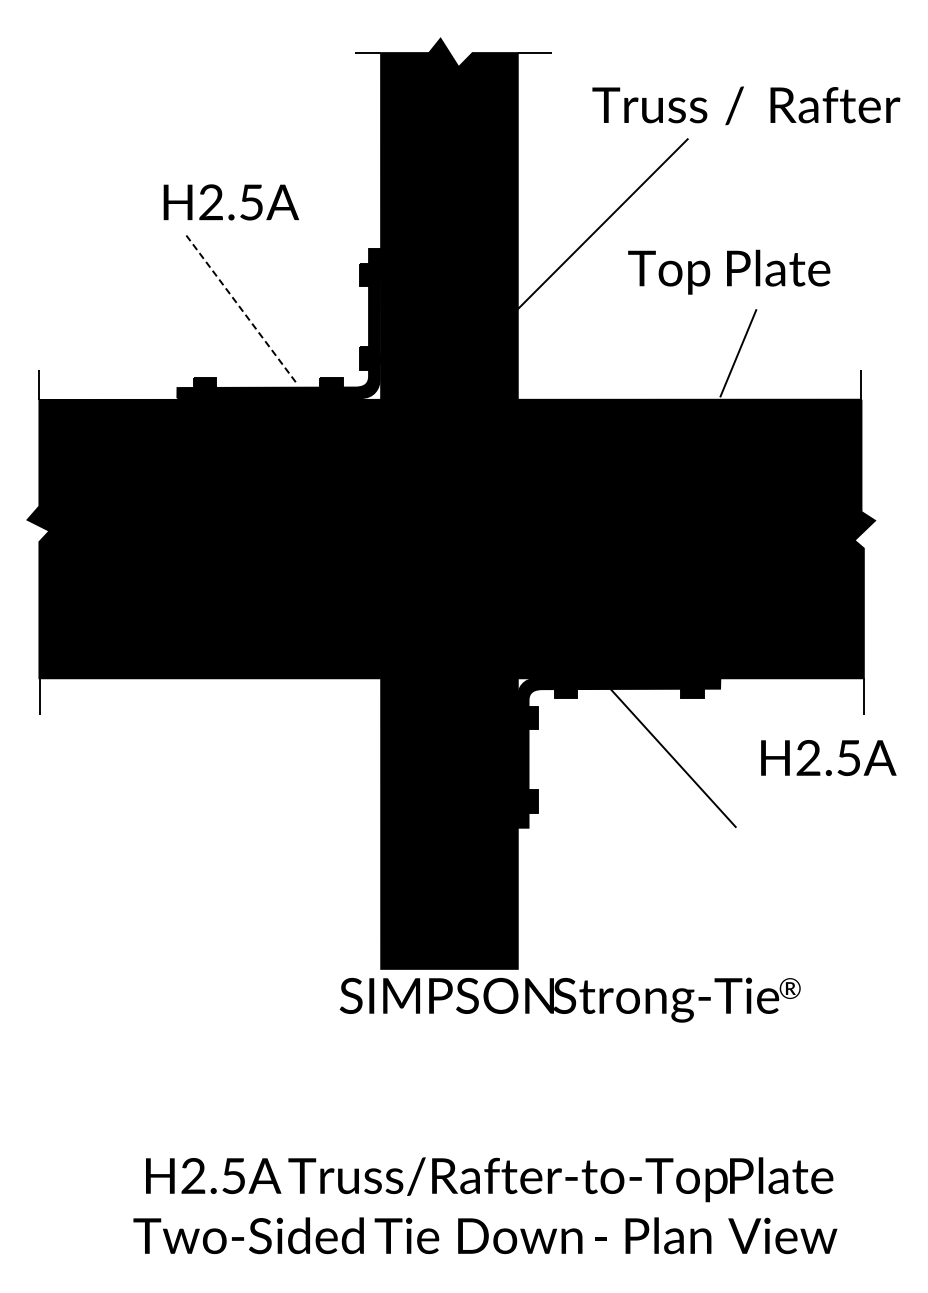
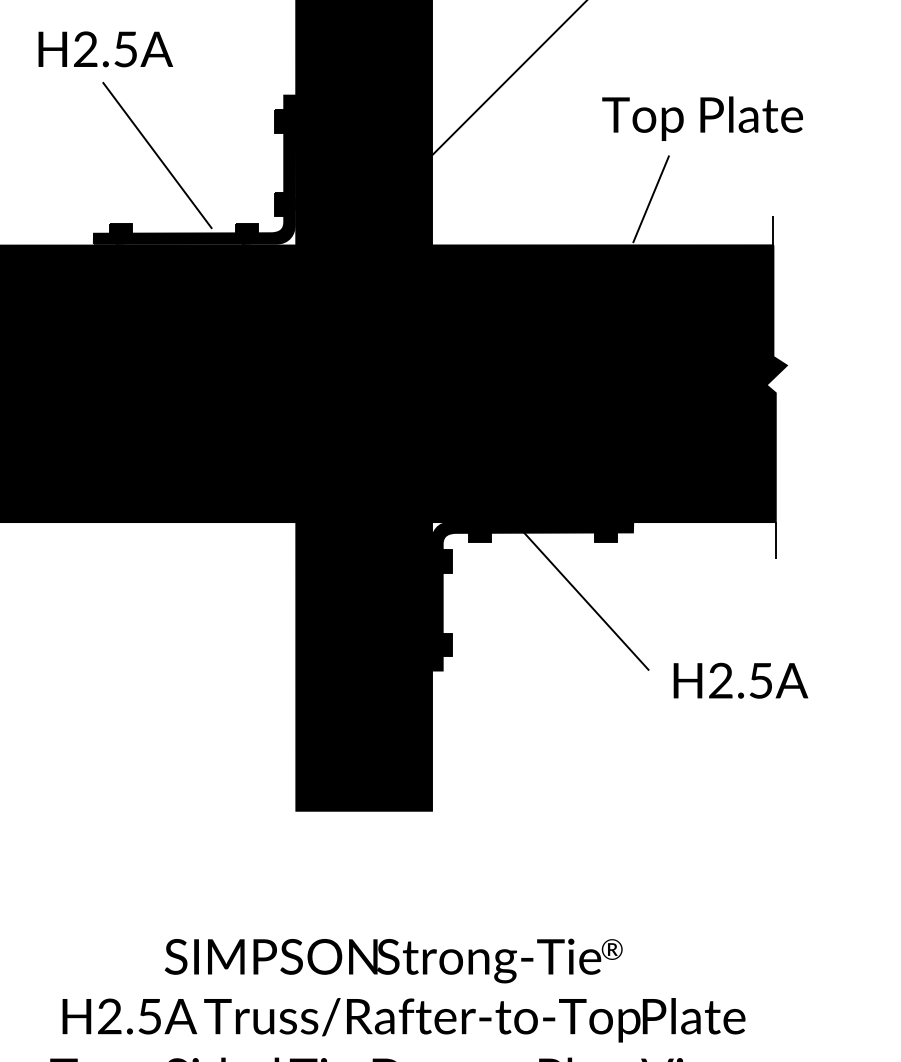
text: (230, 202) -> (104, 49), moved
text: (729, 271) -> (702, 117), moved
line: (241, 309) -> (157, 155), dashed -> solid
text: (828, 757) -> (740, 680), moved
text: (569, 999) -> (392, 960), moved

